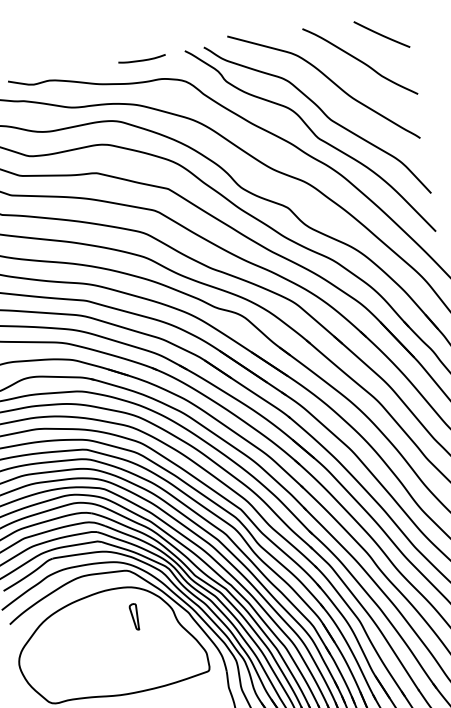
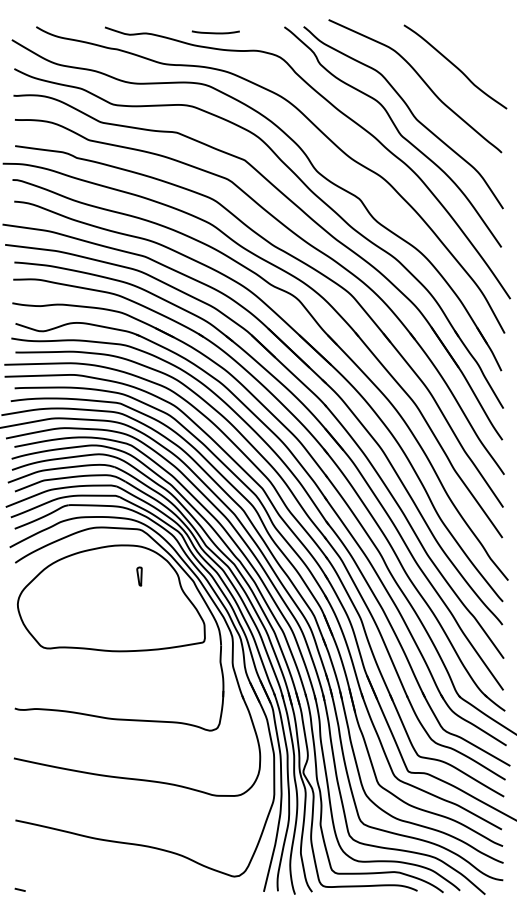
line: (381, 33) -> (481, 43), removed
curve: (141, 59) -> (215, 32), moved
part: (134, 616) -> (139, 576), size x0.7

